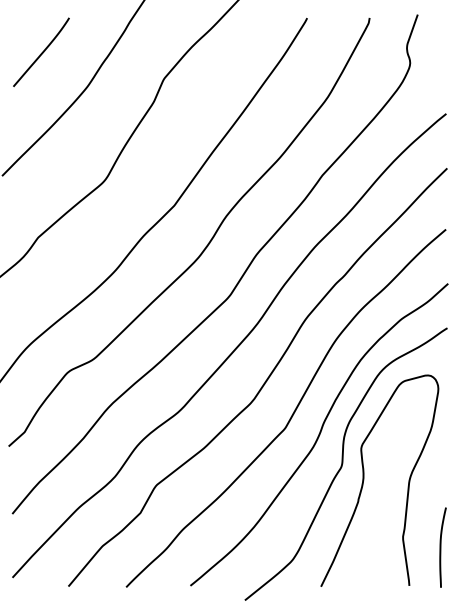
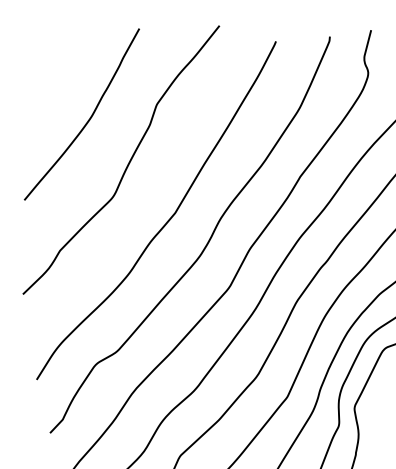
curve: (41, 52) -> (49, 90), removed

